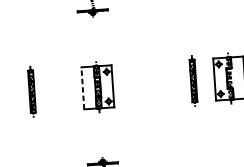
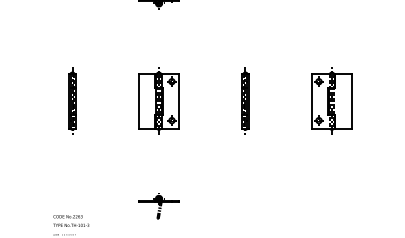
part: (193, 80) -> (245, 100), moved
line: (83, 88) -> (139, 101), dashed -> solid

